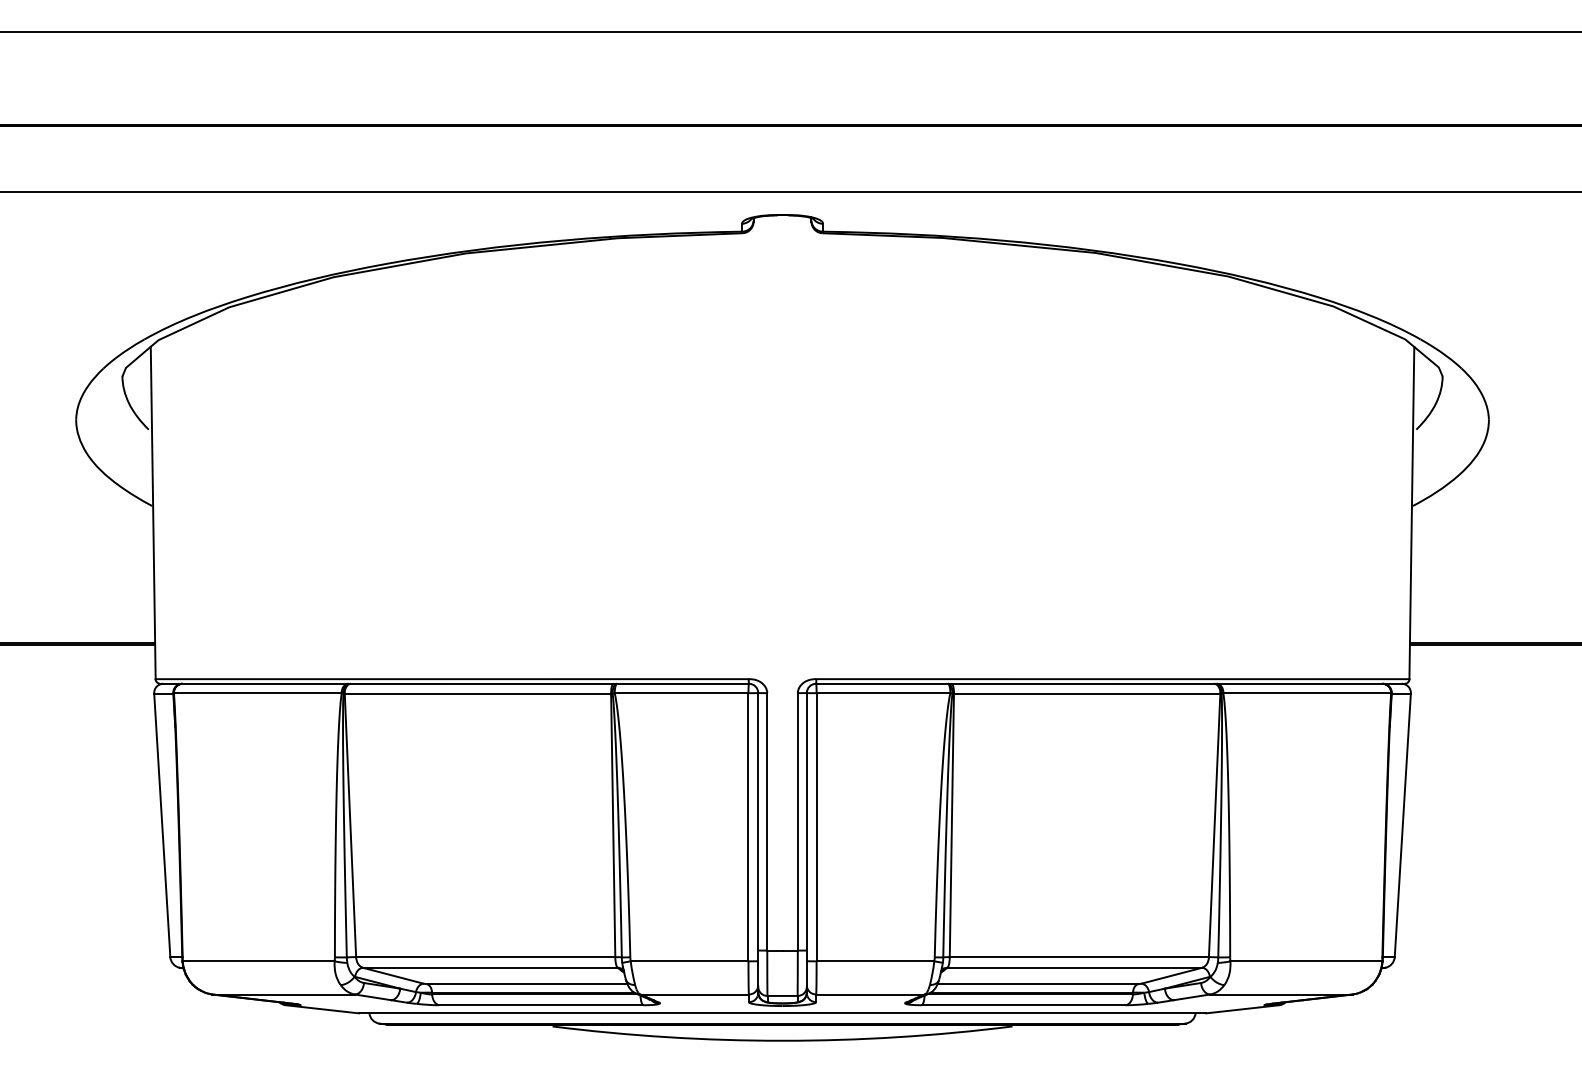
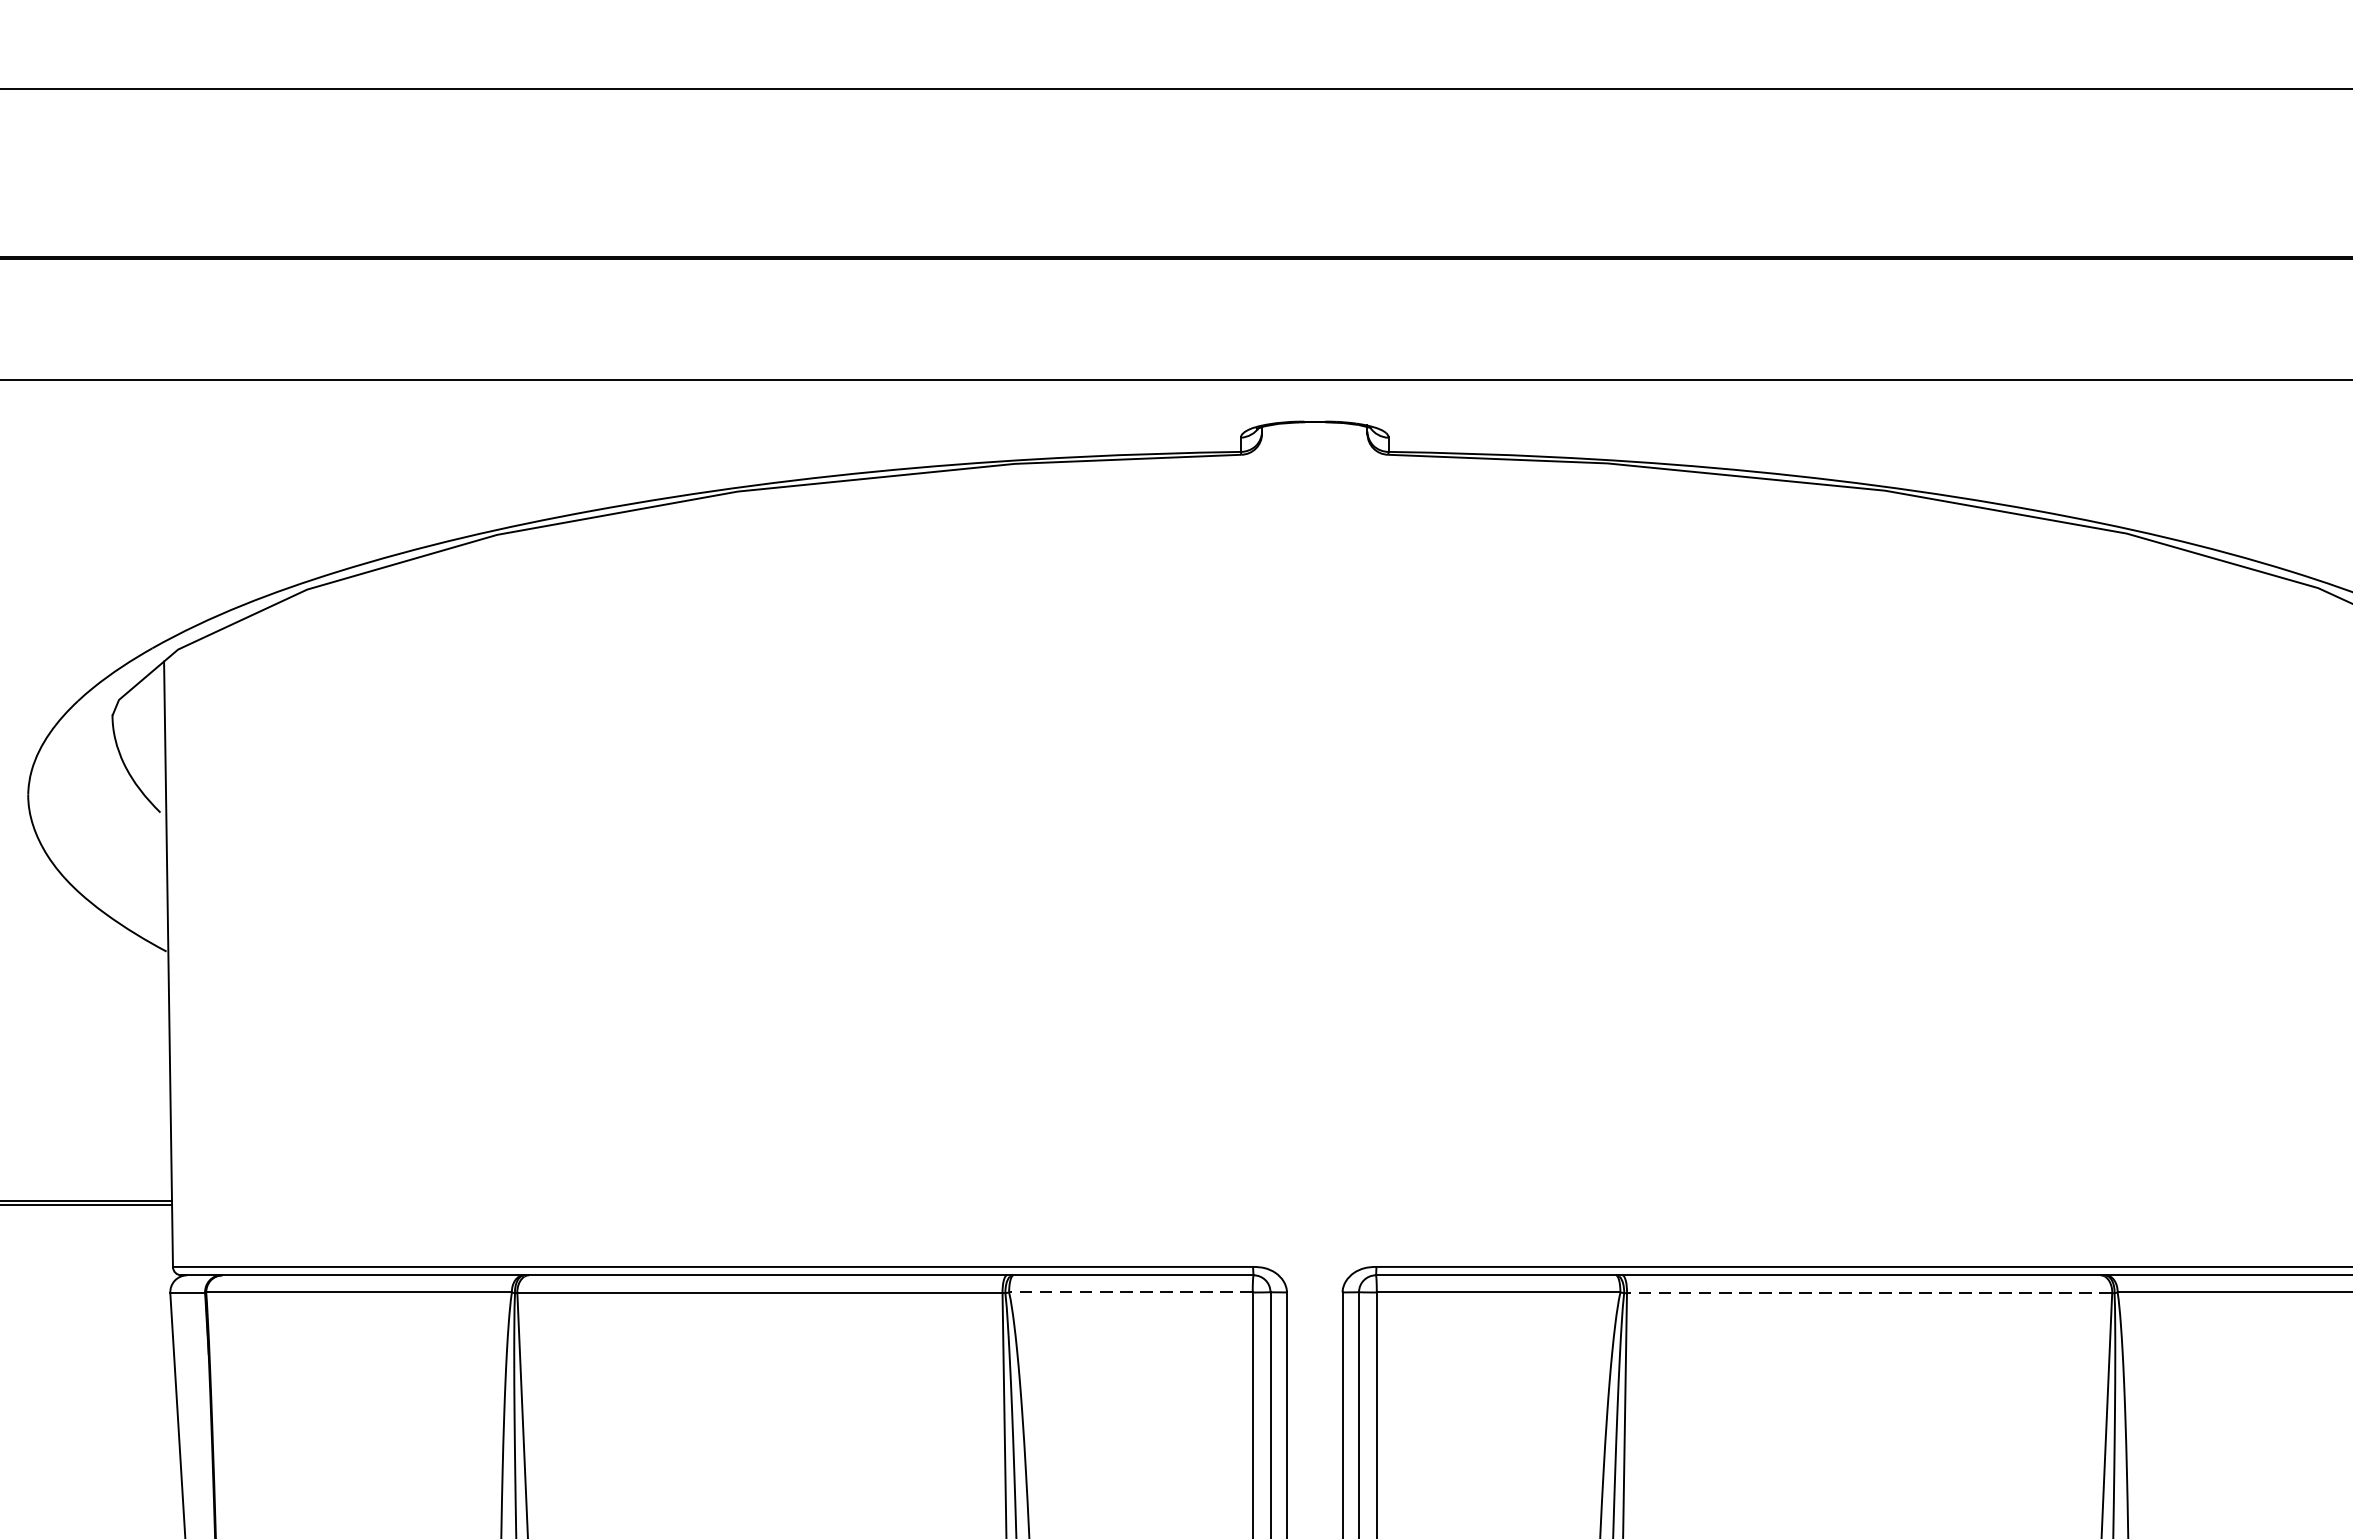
line: (681, 693) -> (1130, 1293), solid -> dashed
line: (1086, 693) -> (1868, 1293), solid -> dashed

